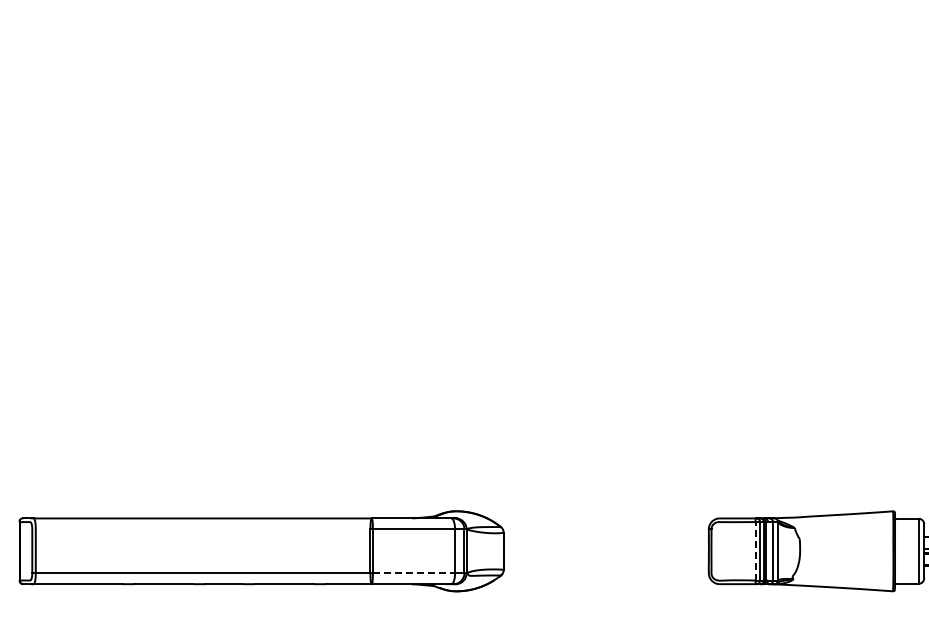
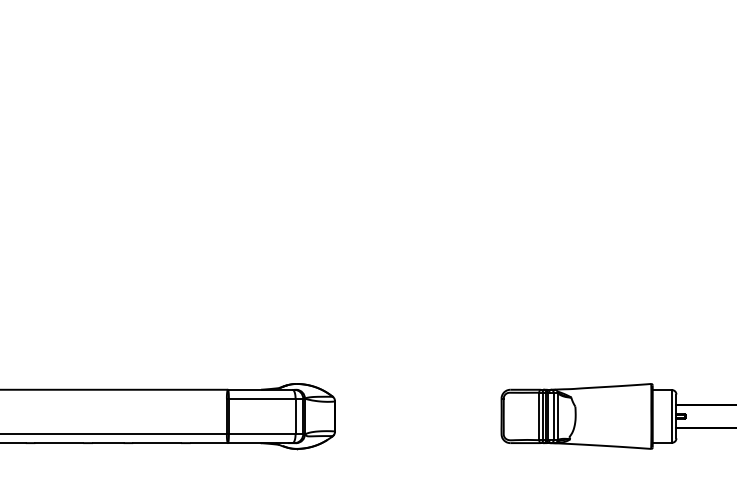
line: (755, 550) -> (539, 415), dashed -> solid
line: (414, 573) -> (262, 434), dashed -> solid

